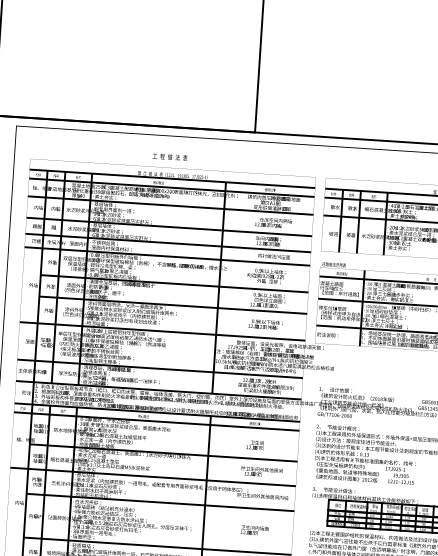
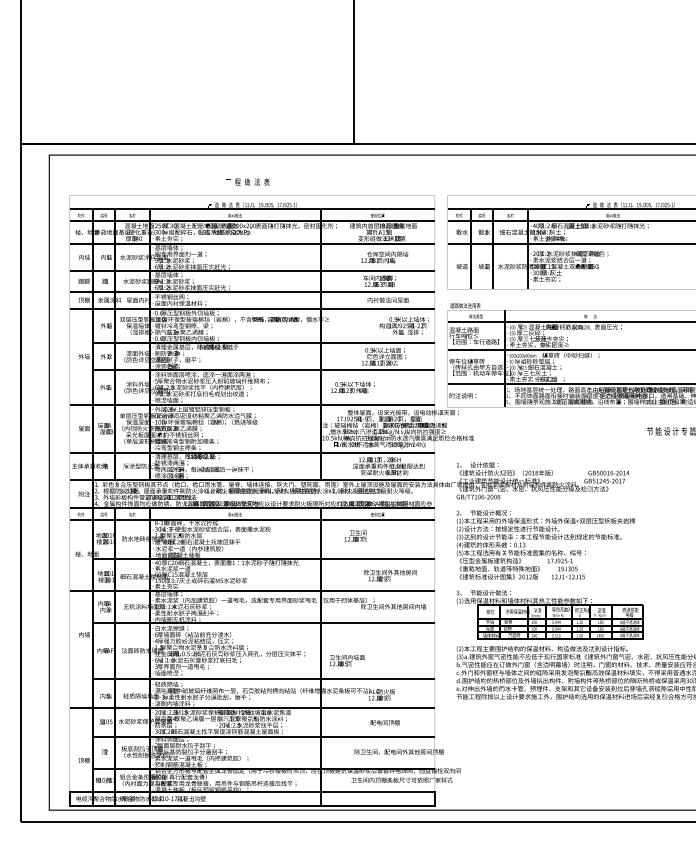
text: (266, 275) -> (403, 325), moved
text: (265, 324) -> (352, 387), moved
text: (255, 444) -> (355, 535), moved
text: (254, 530) -> (346, 660), moved

